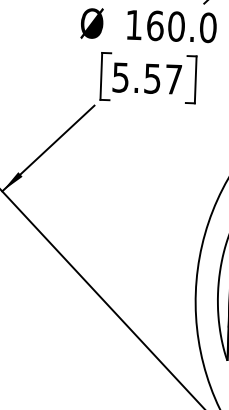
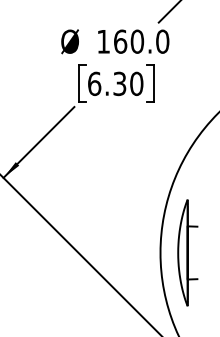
text: (147, 78) -> (115, 83), 5.57 -> 6.30

